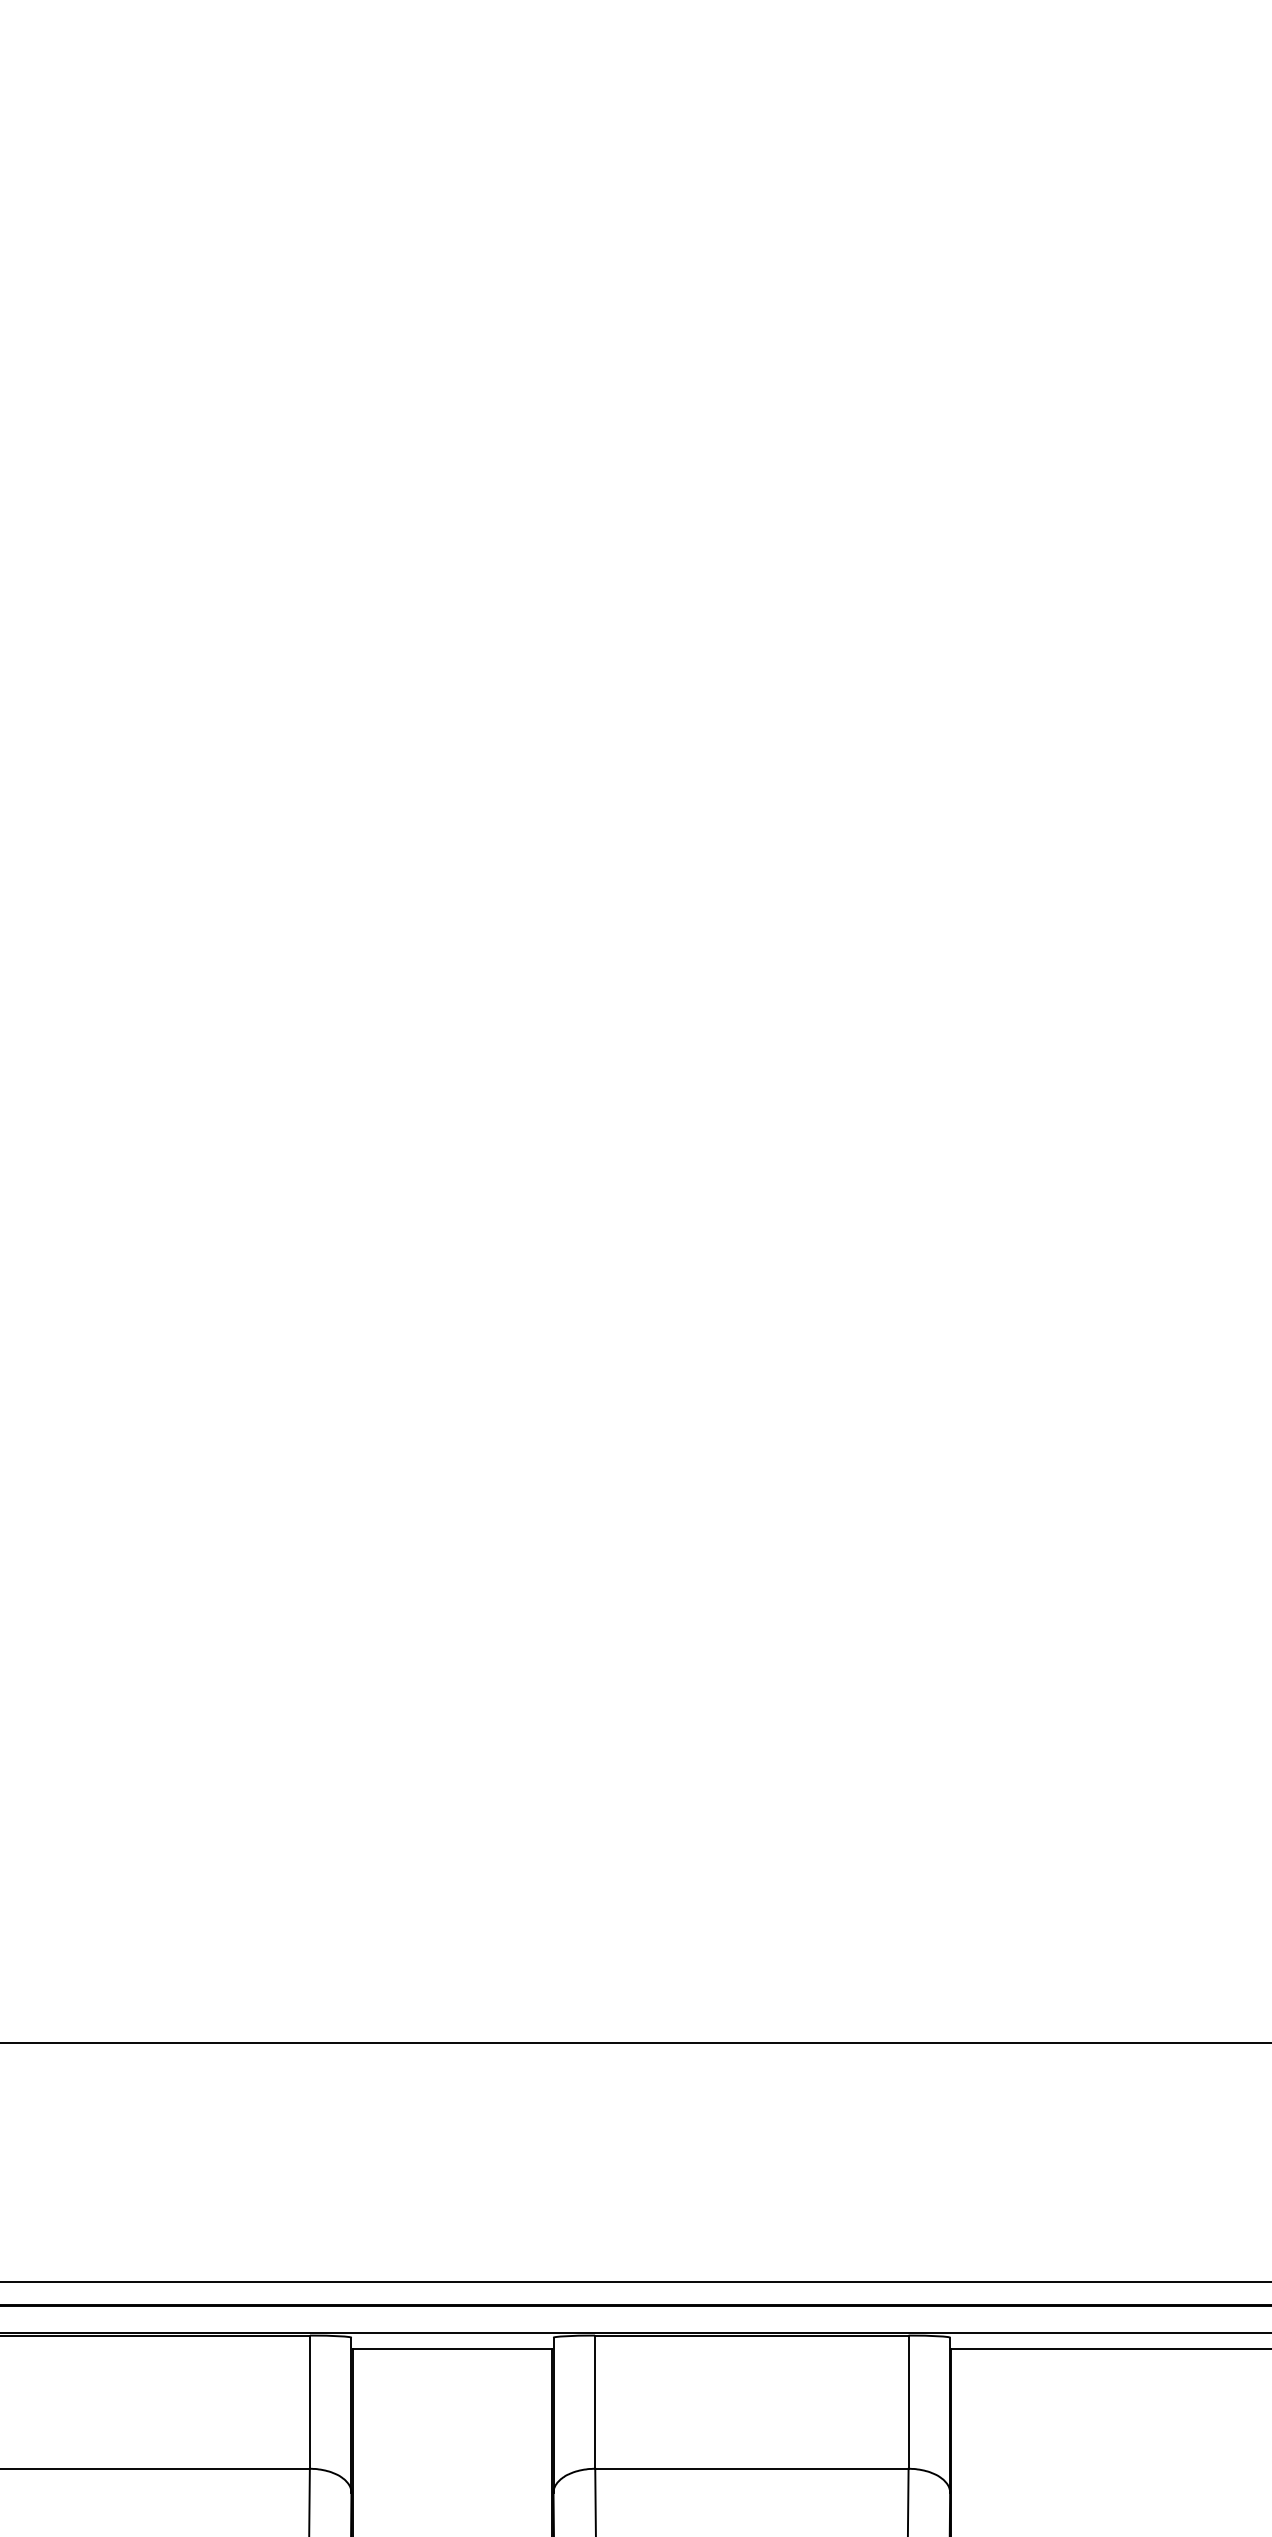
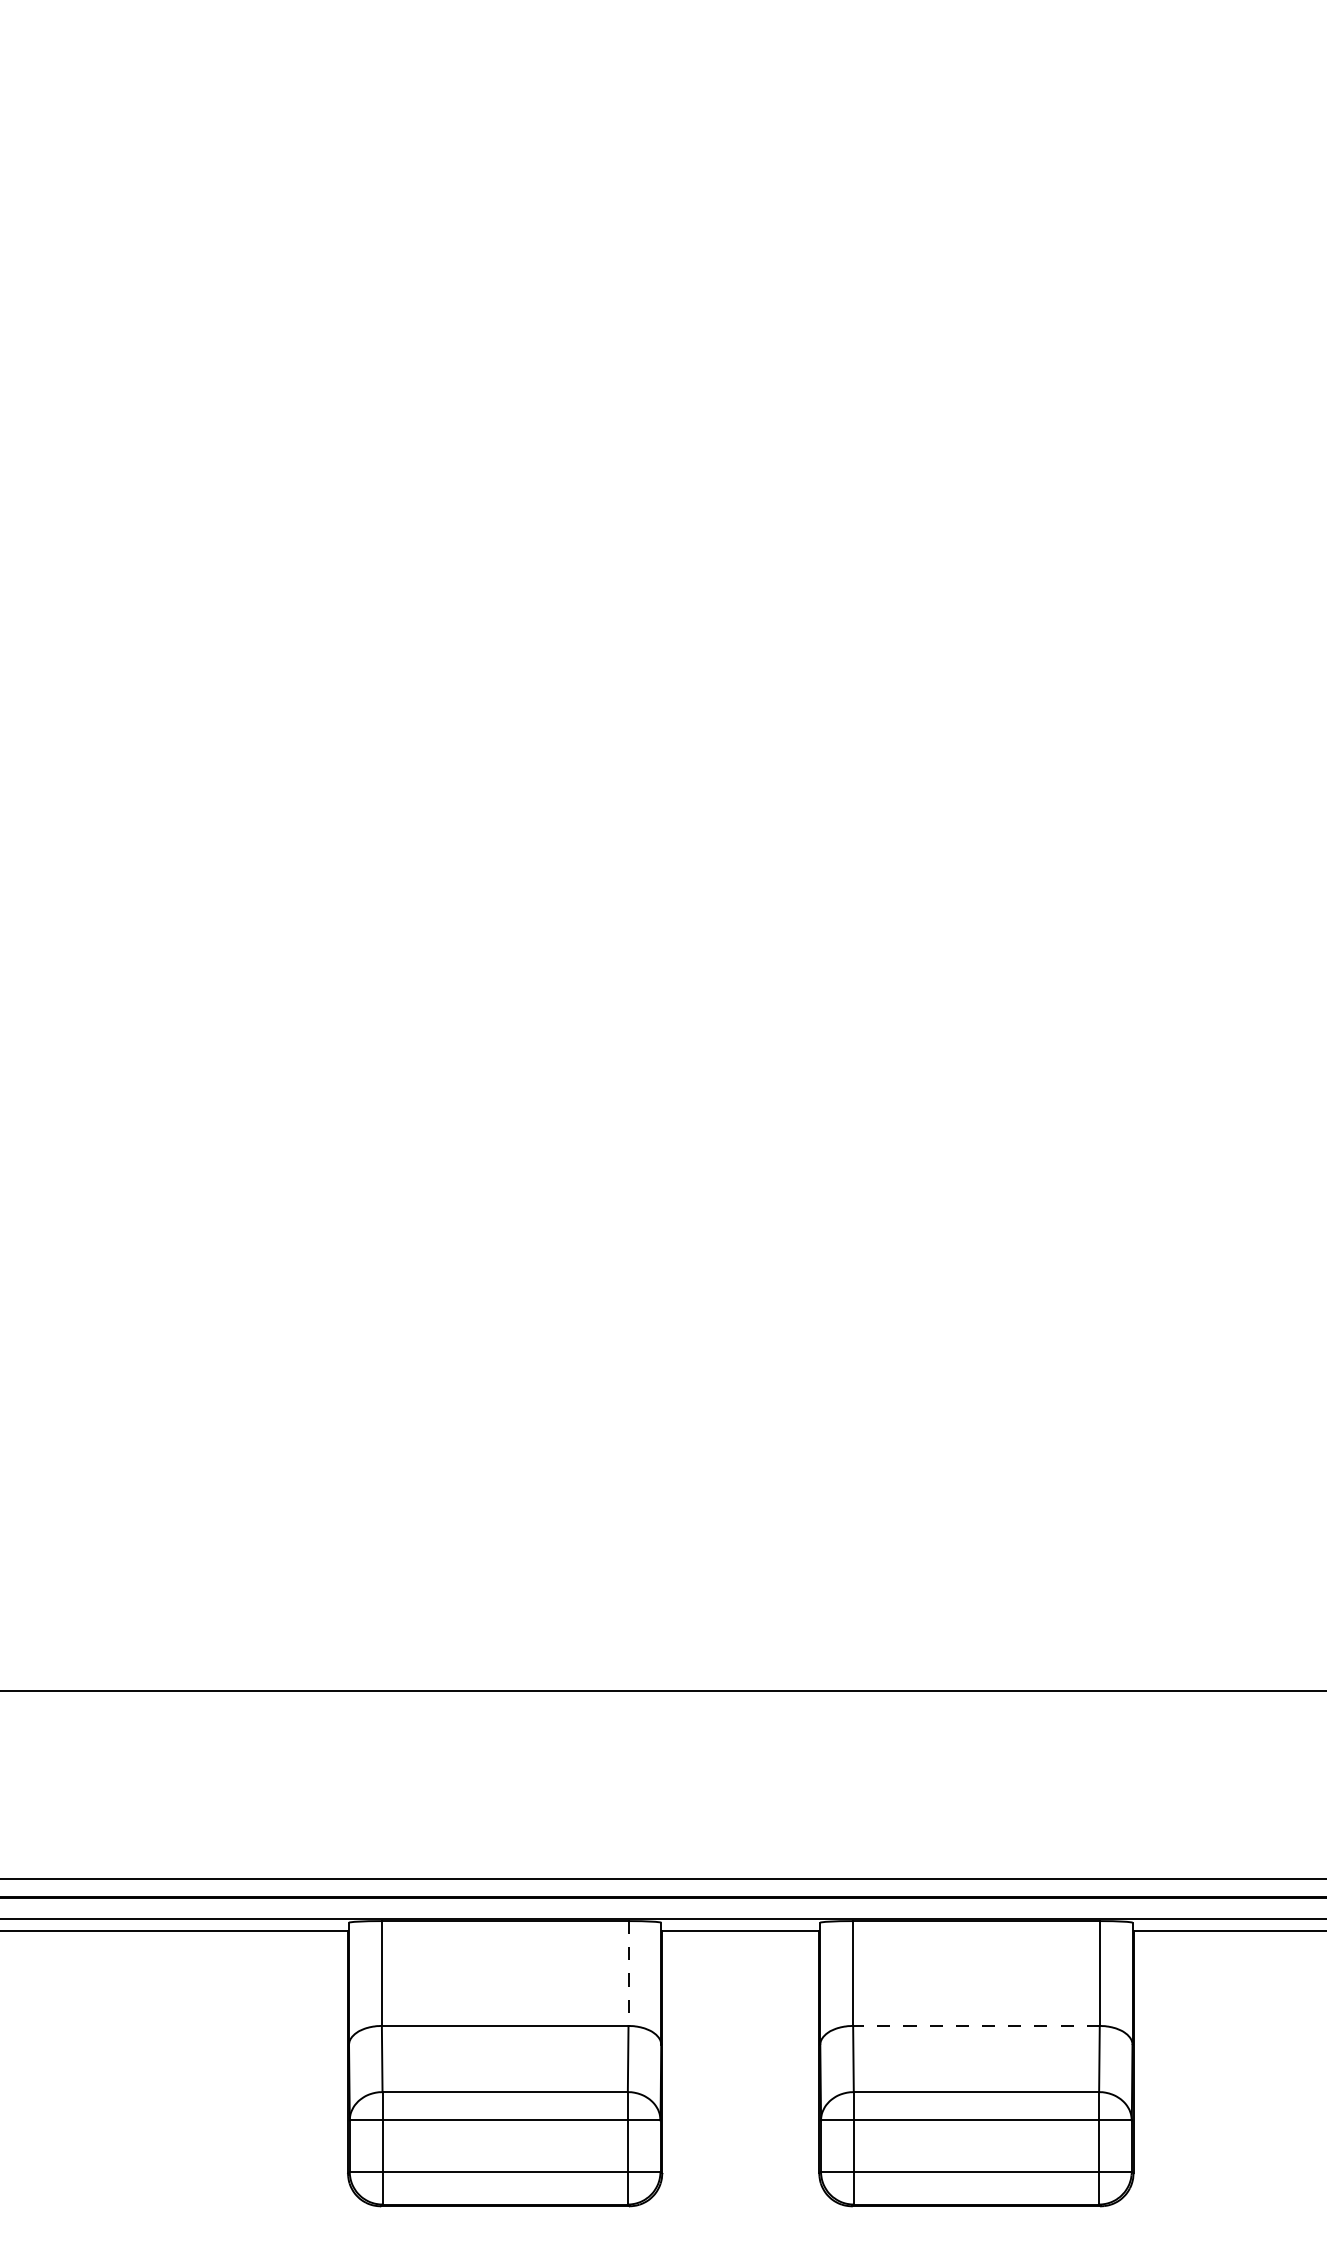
line: (309, 2403) -> (628, 1974), solid -> dashed
line: (750, 2468) -> (975, 2025), solid -> dashed

